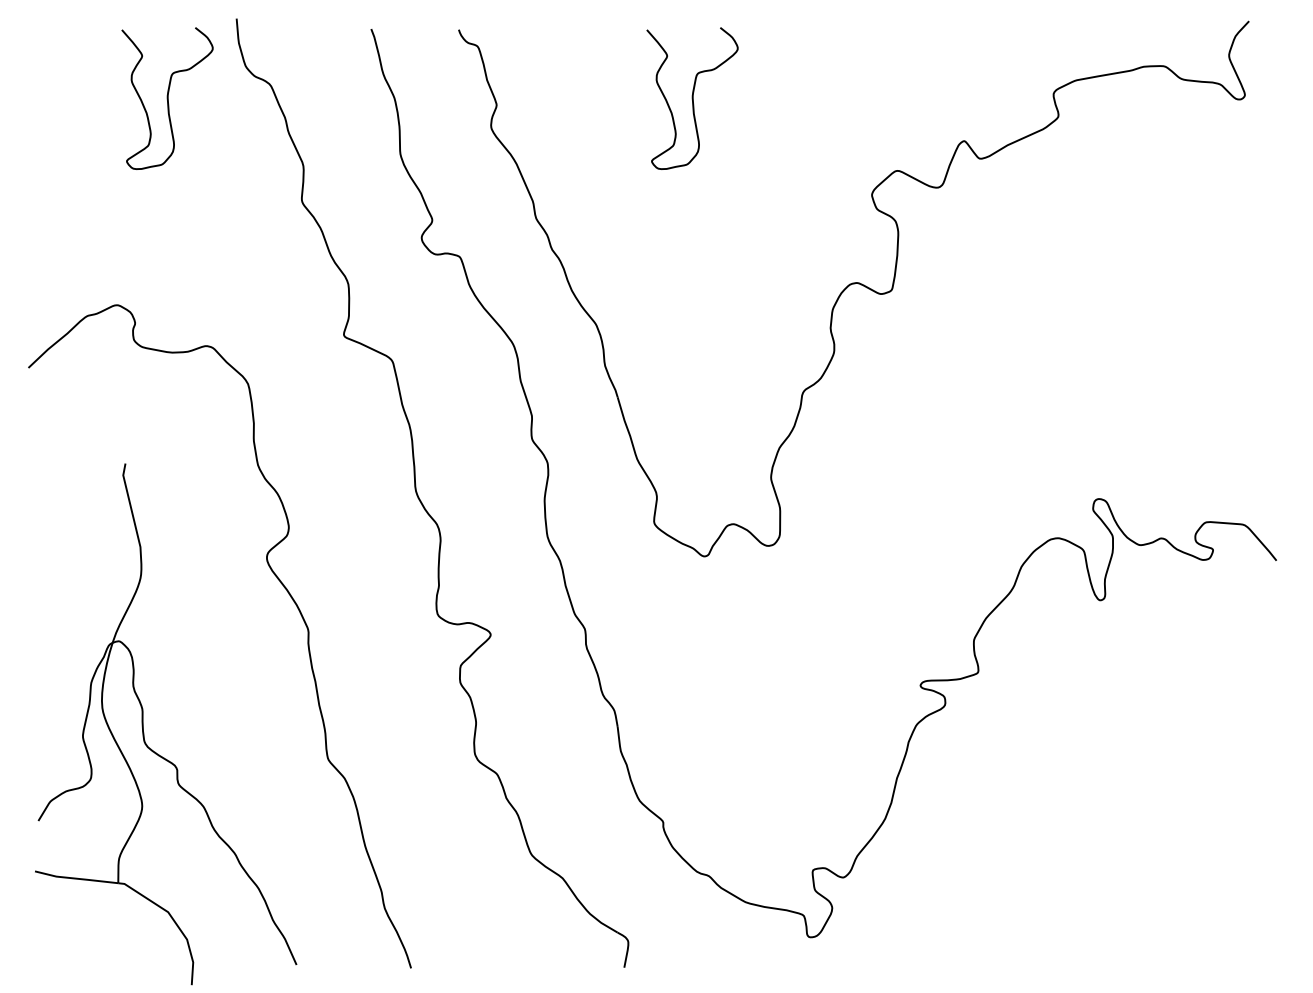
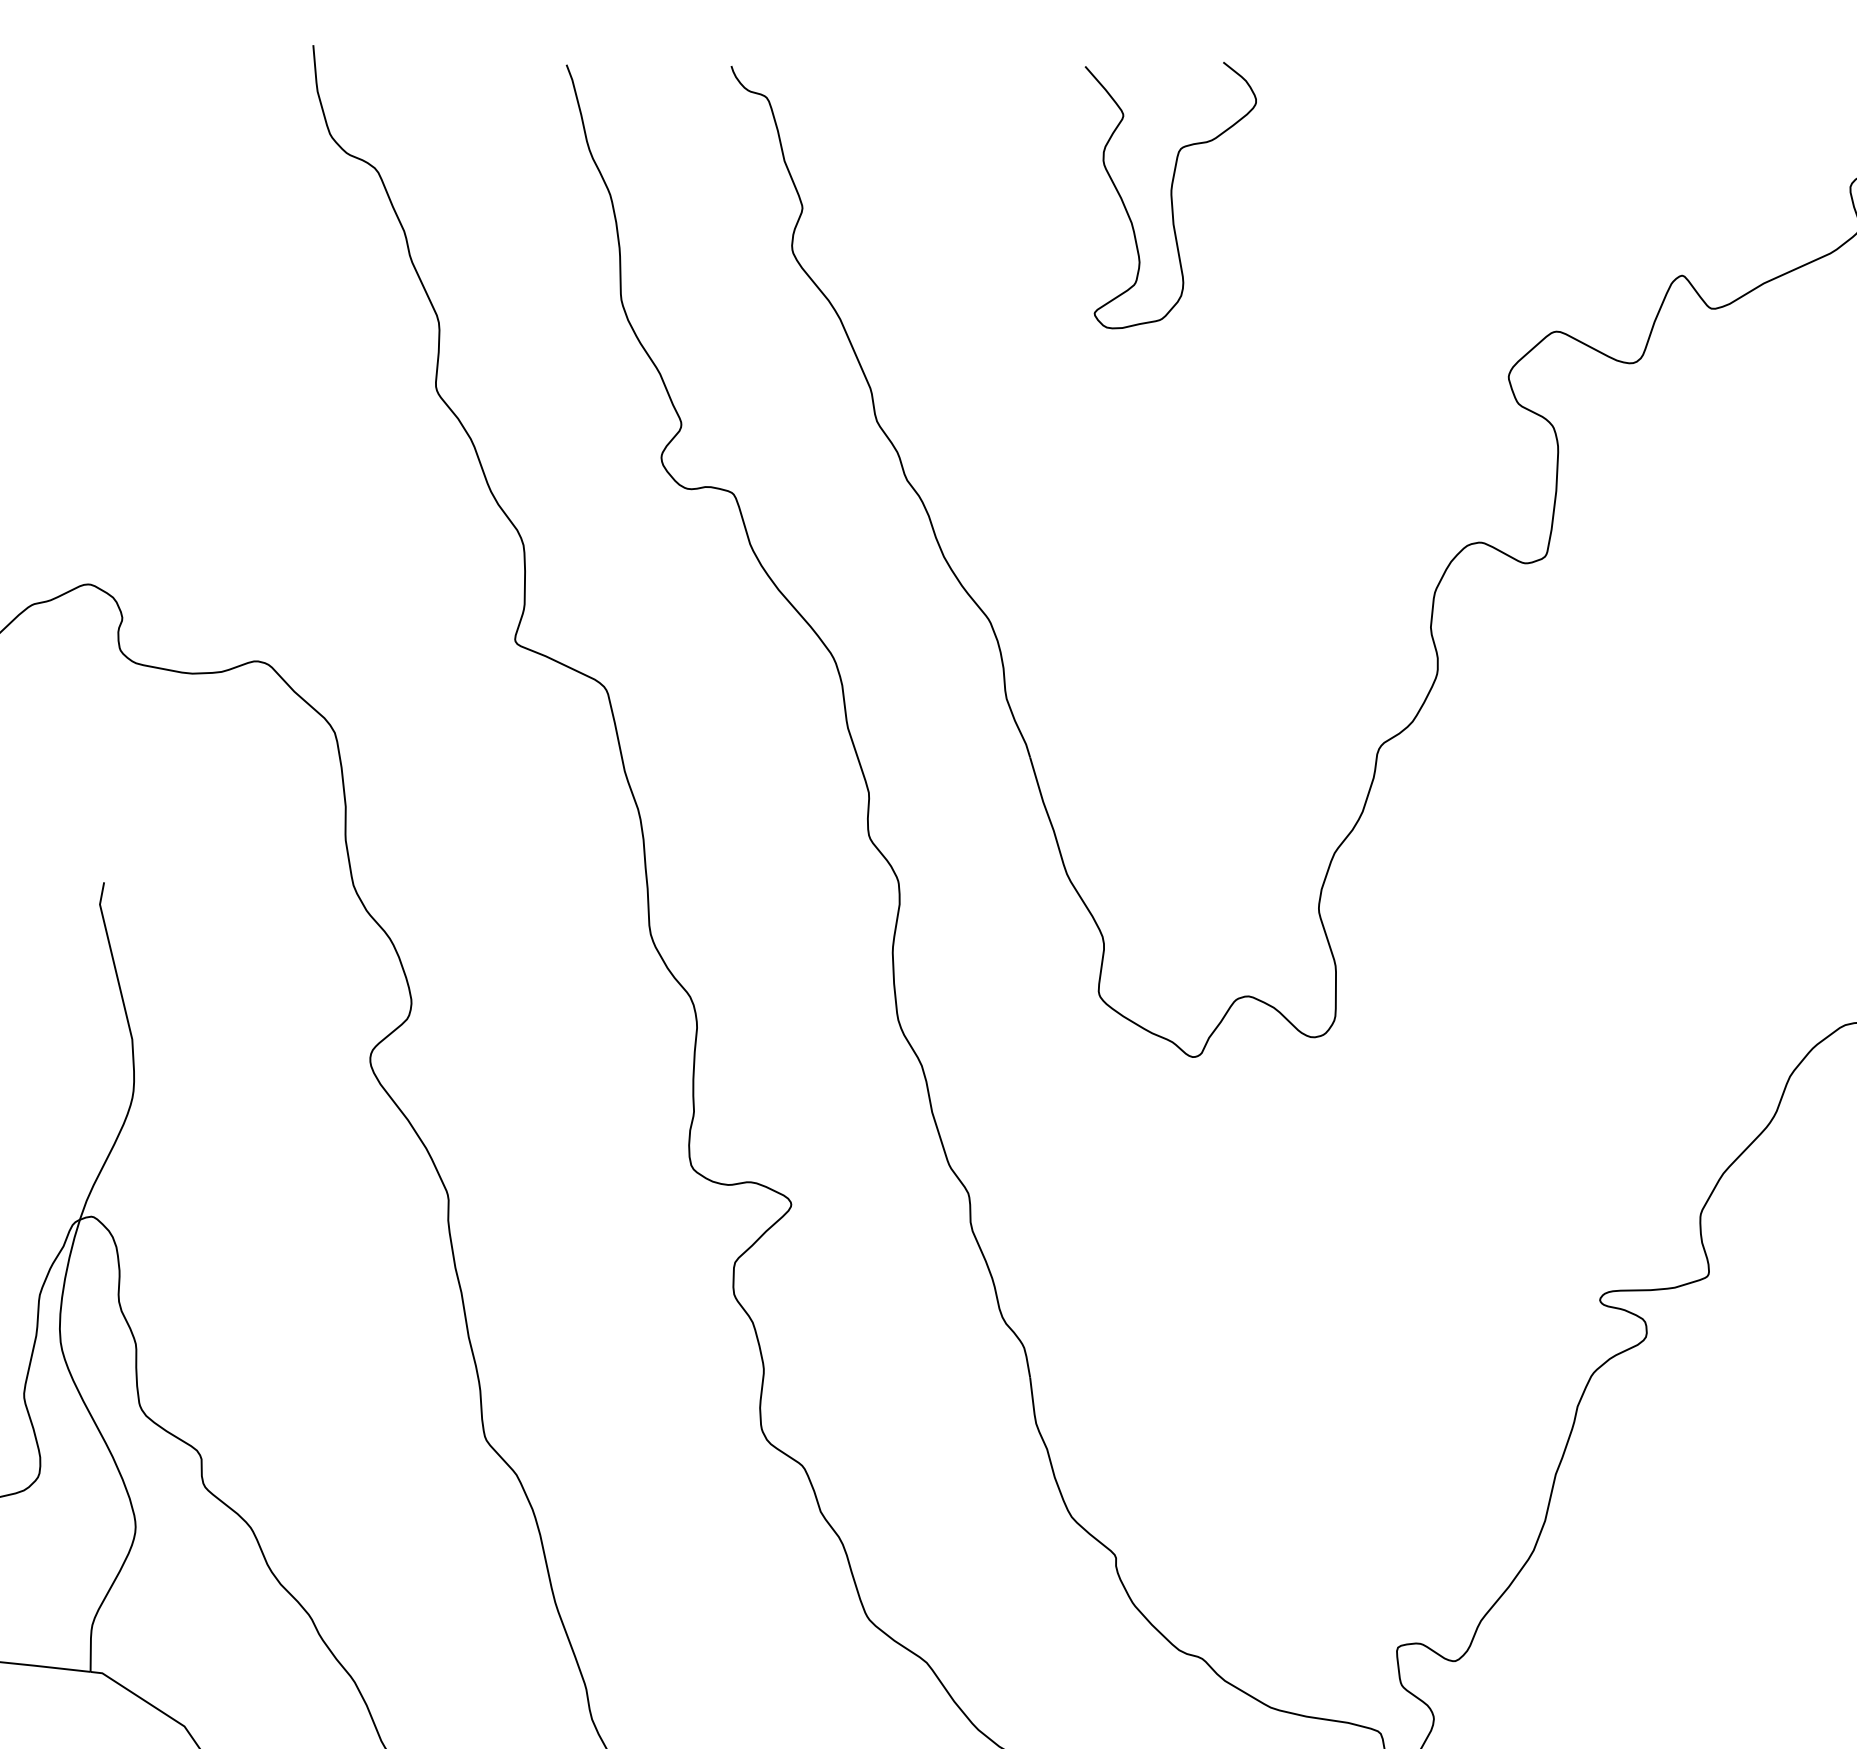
curve: (167, 98) -> (183, 195), removed

